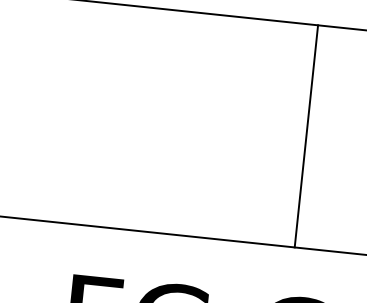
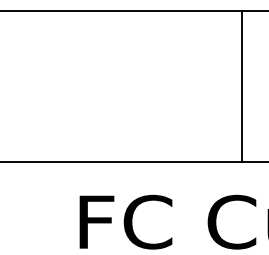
line: (306, 136) -> (241, 86), moved

